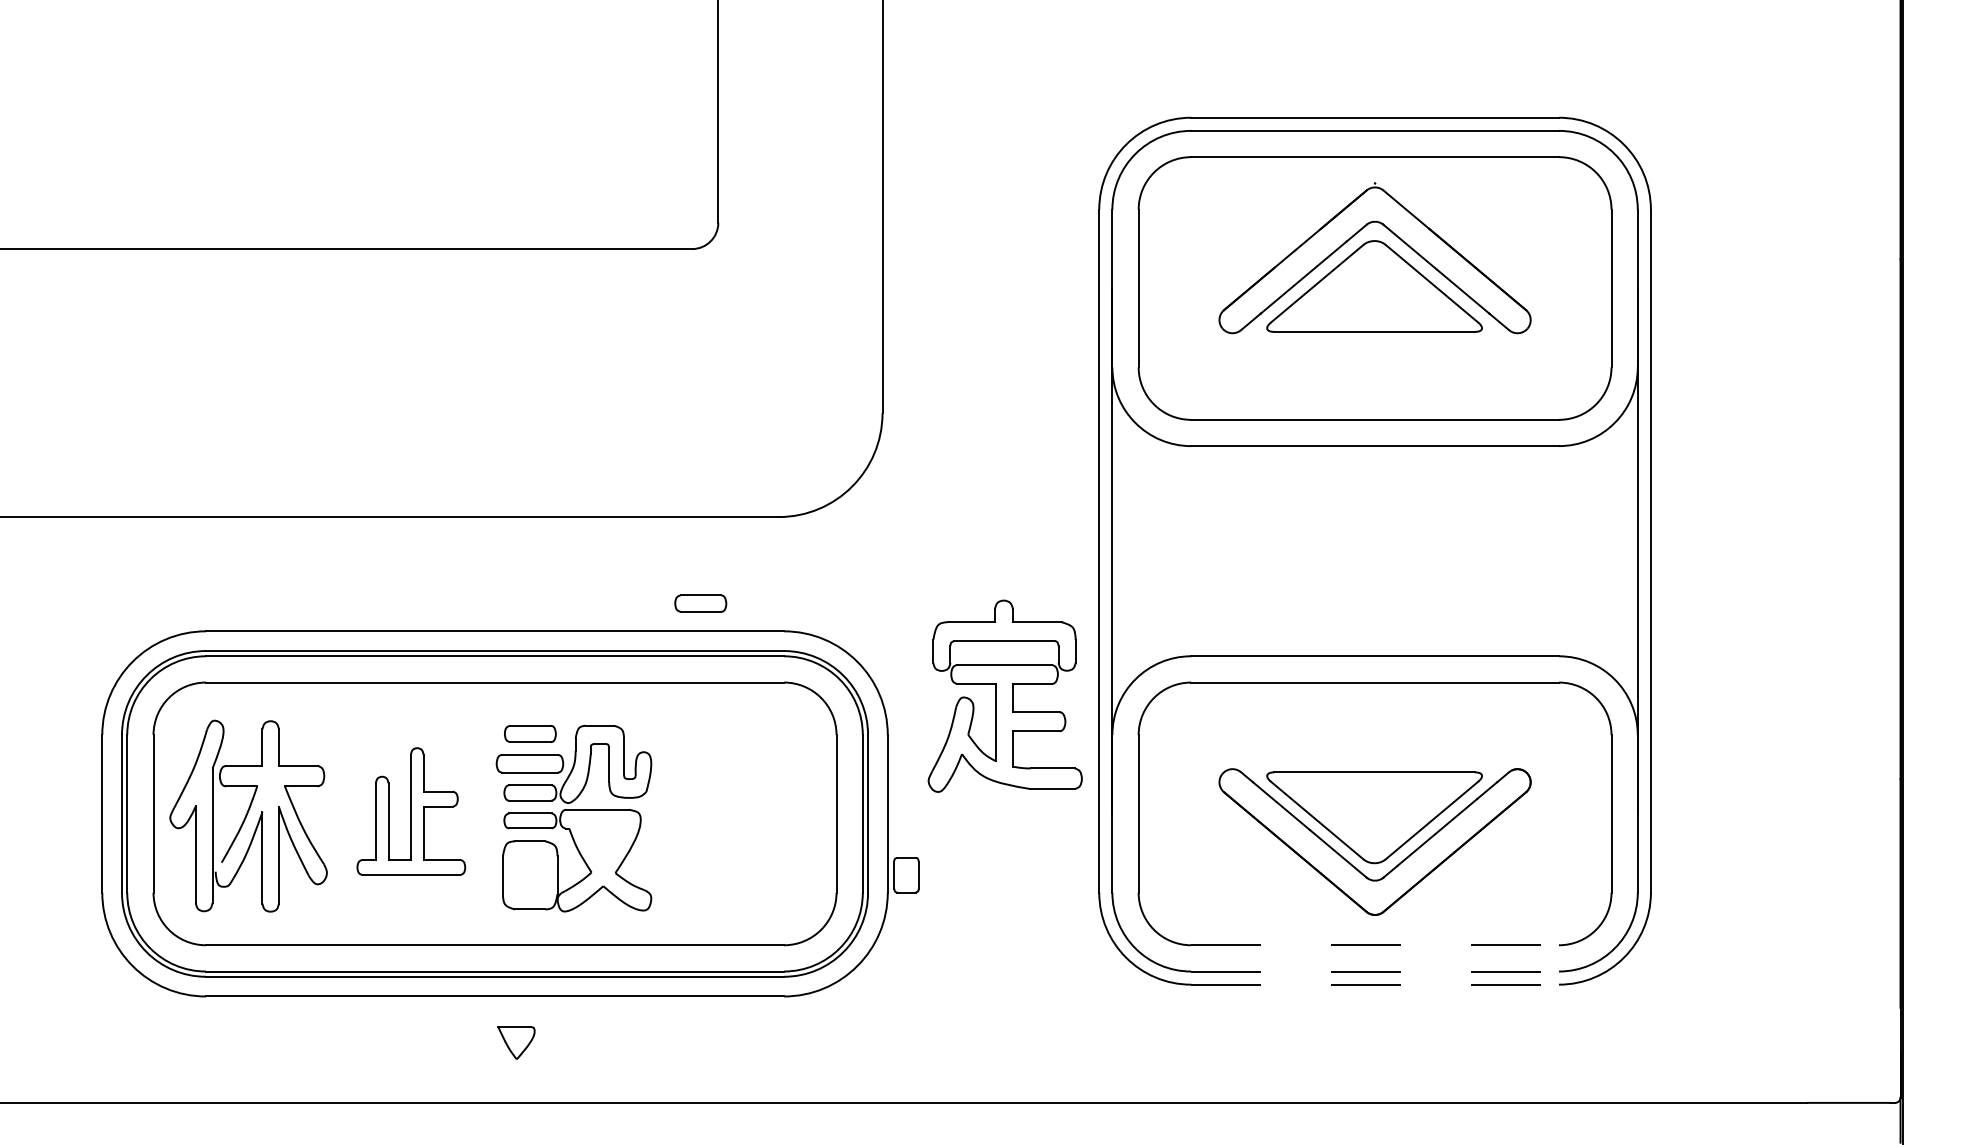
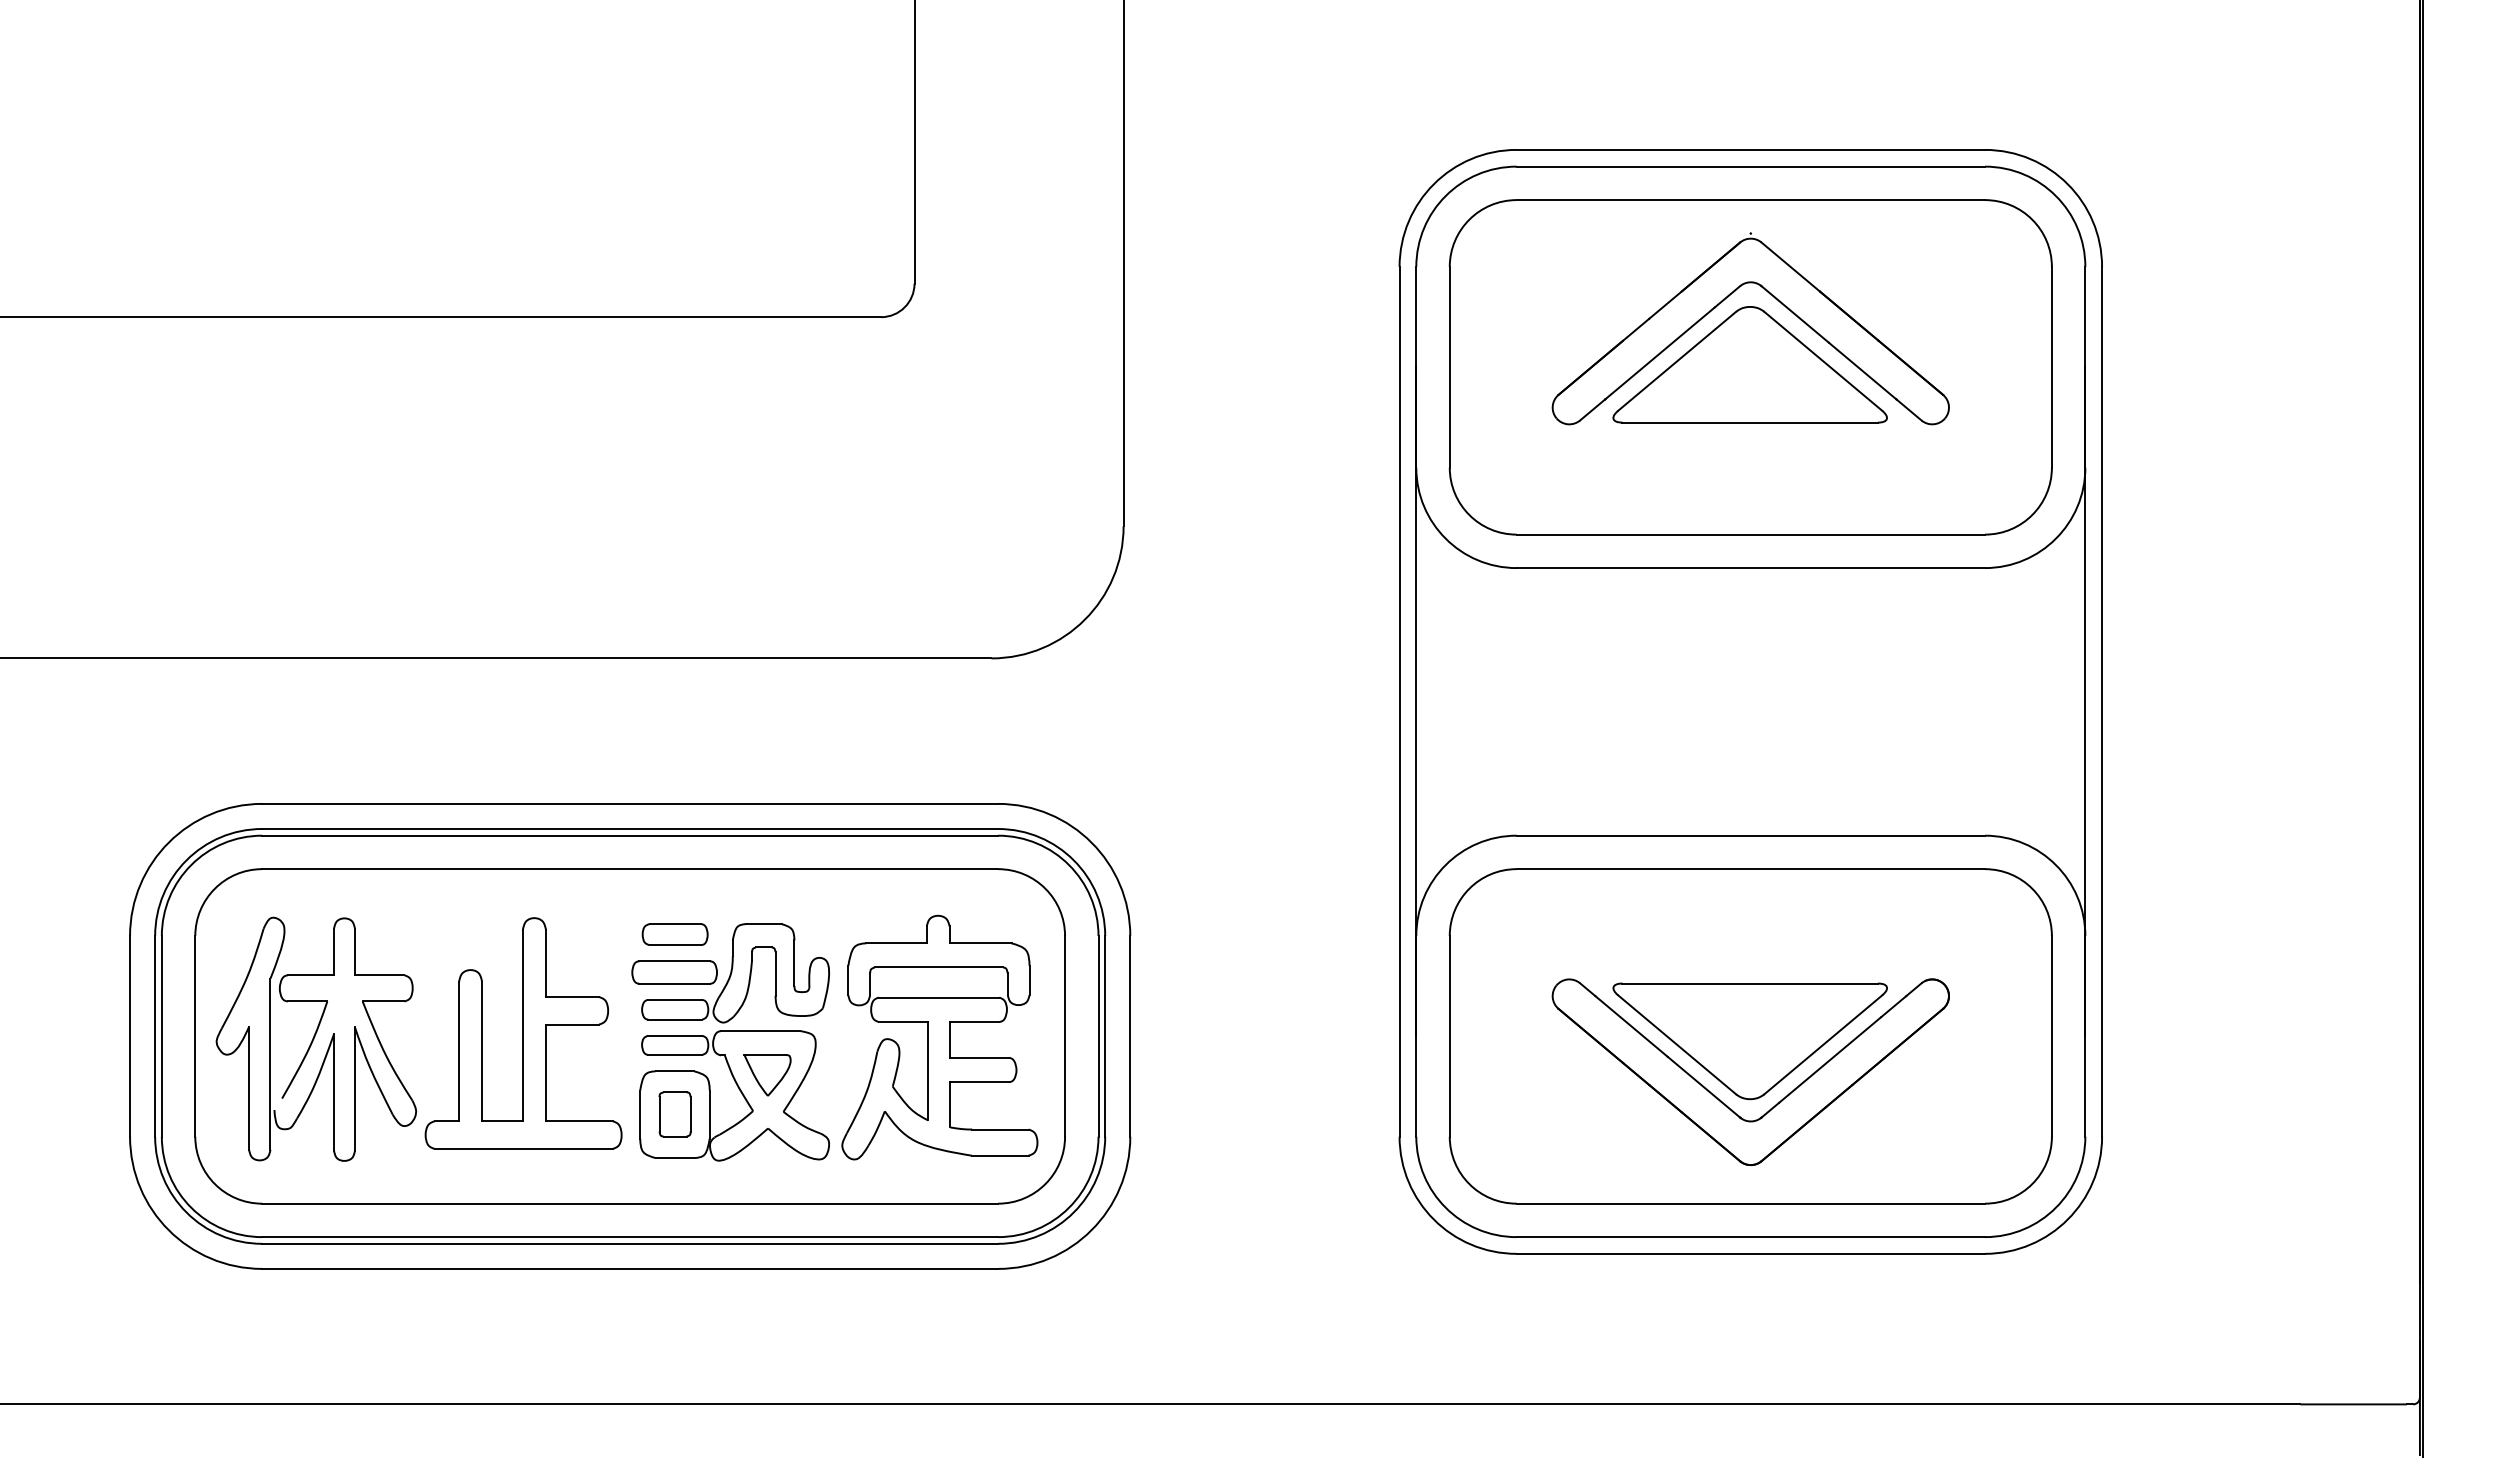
part: (700, 603) -> (891, 768), removed
part: (1004, 696) -> (939, 1037), moved
part: (411, 811) -> (523, 1033), size x1.43
part: (906, 875) -> (674, 1114), moved
line: (1375, 945) -> (1751, 1203), dashed -> solid
line: (1375, 971) -> (1751, 1237), dashed -> solid
line: (1375, 984) -> (1751, 1253), dashed -> solid
part: (516, 1043) -> (767, 1075), moved

